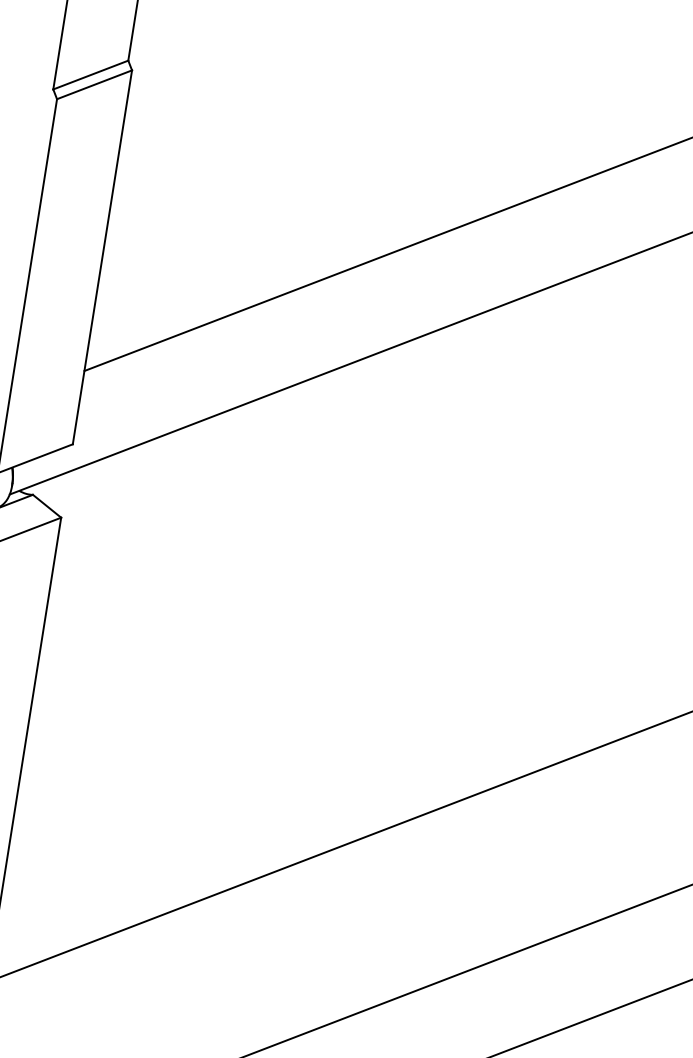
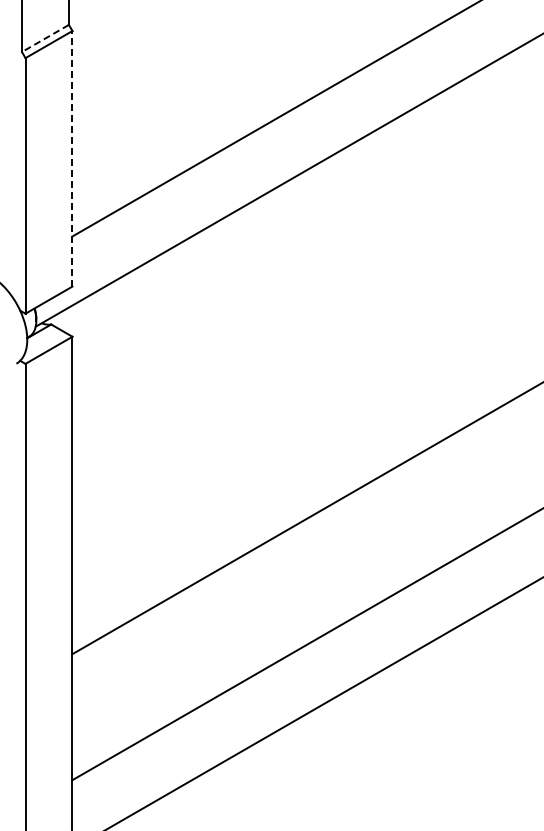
line: (90, 75) -> (45, 38), solid -> dashed
line: (102, 256) -> (72, 158), solid -> dashed

